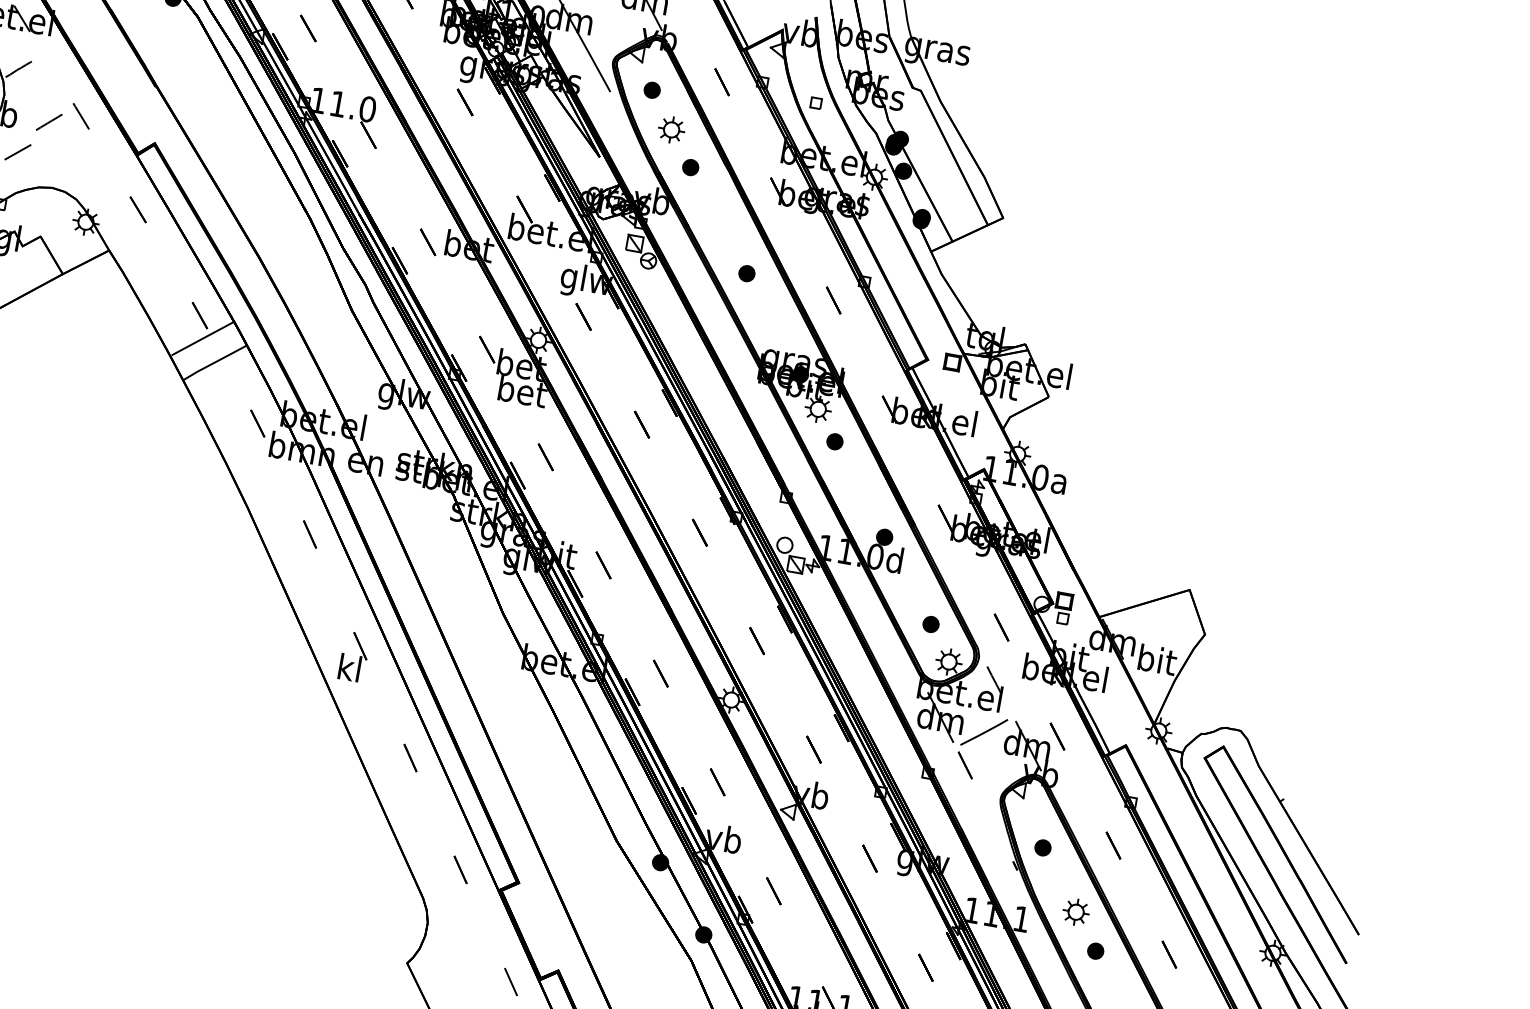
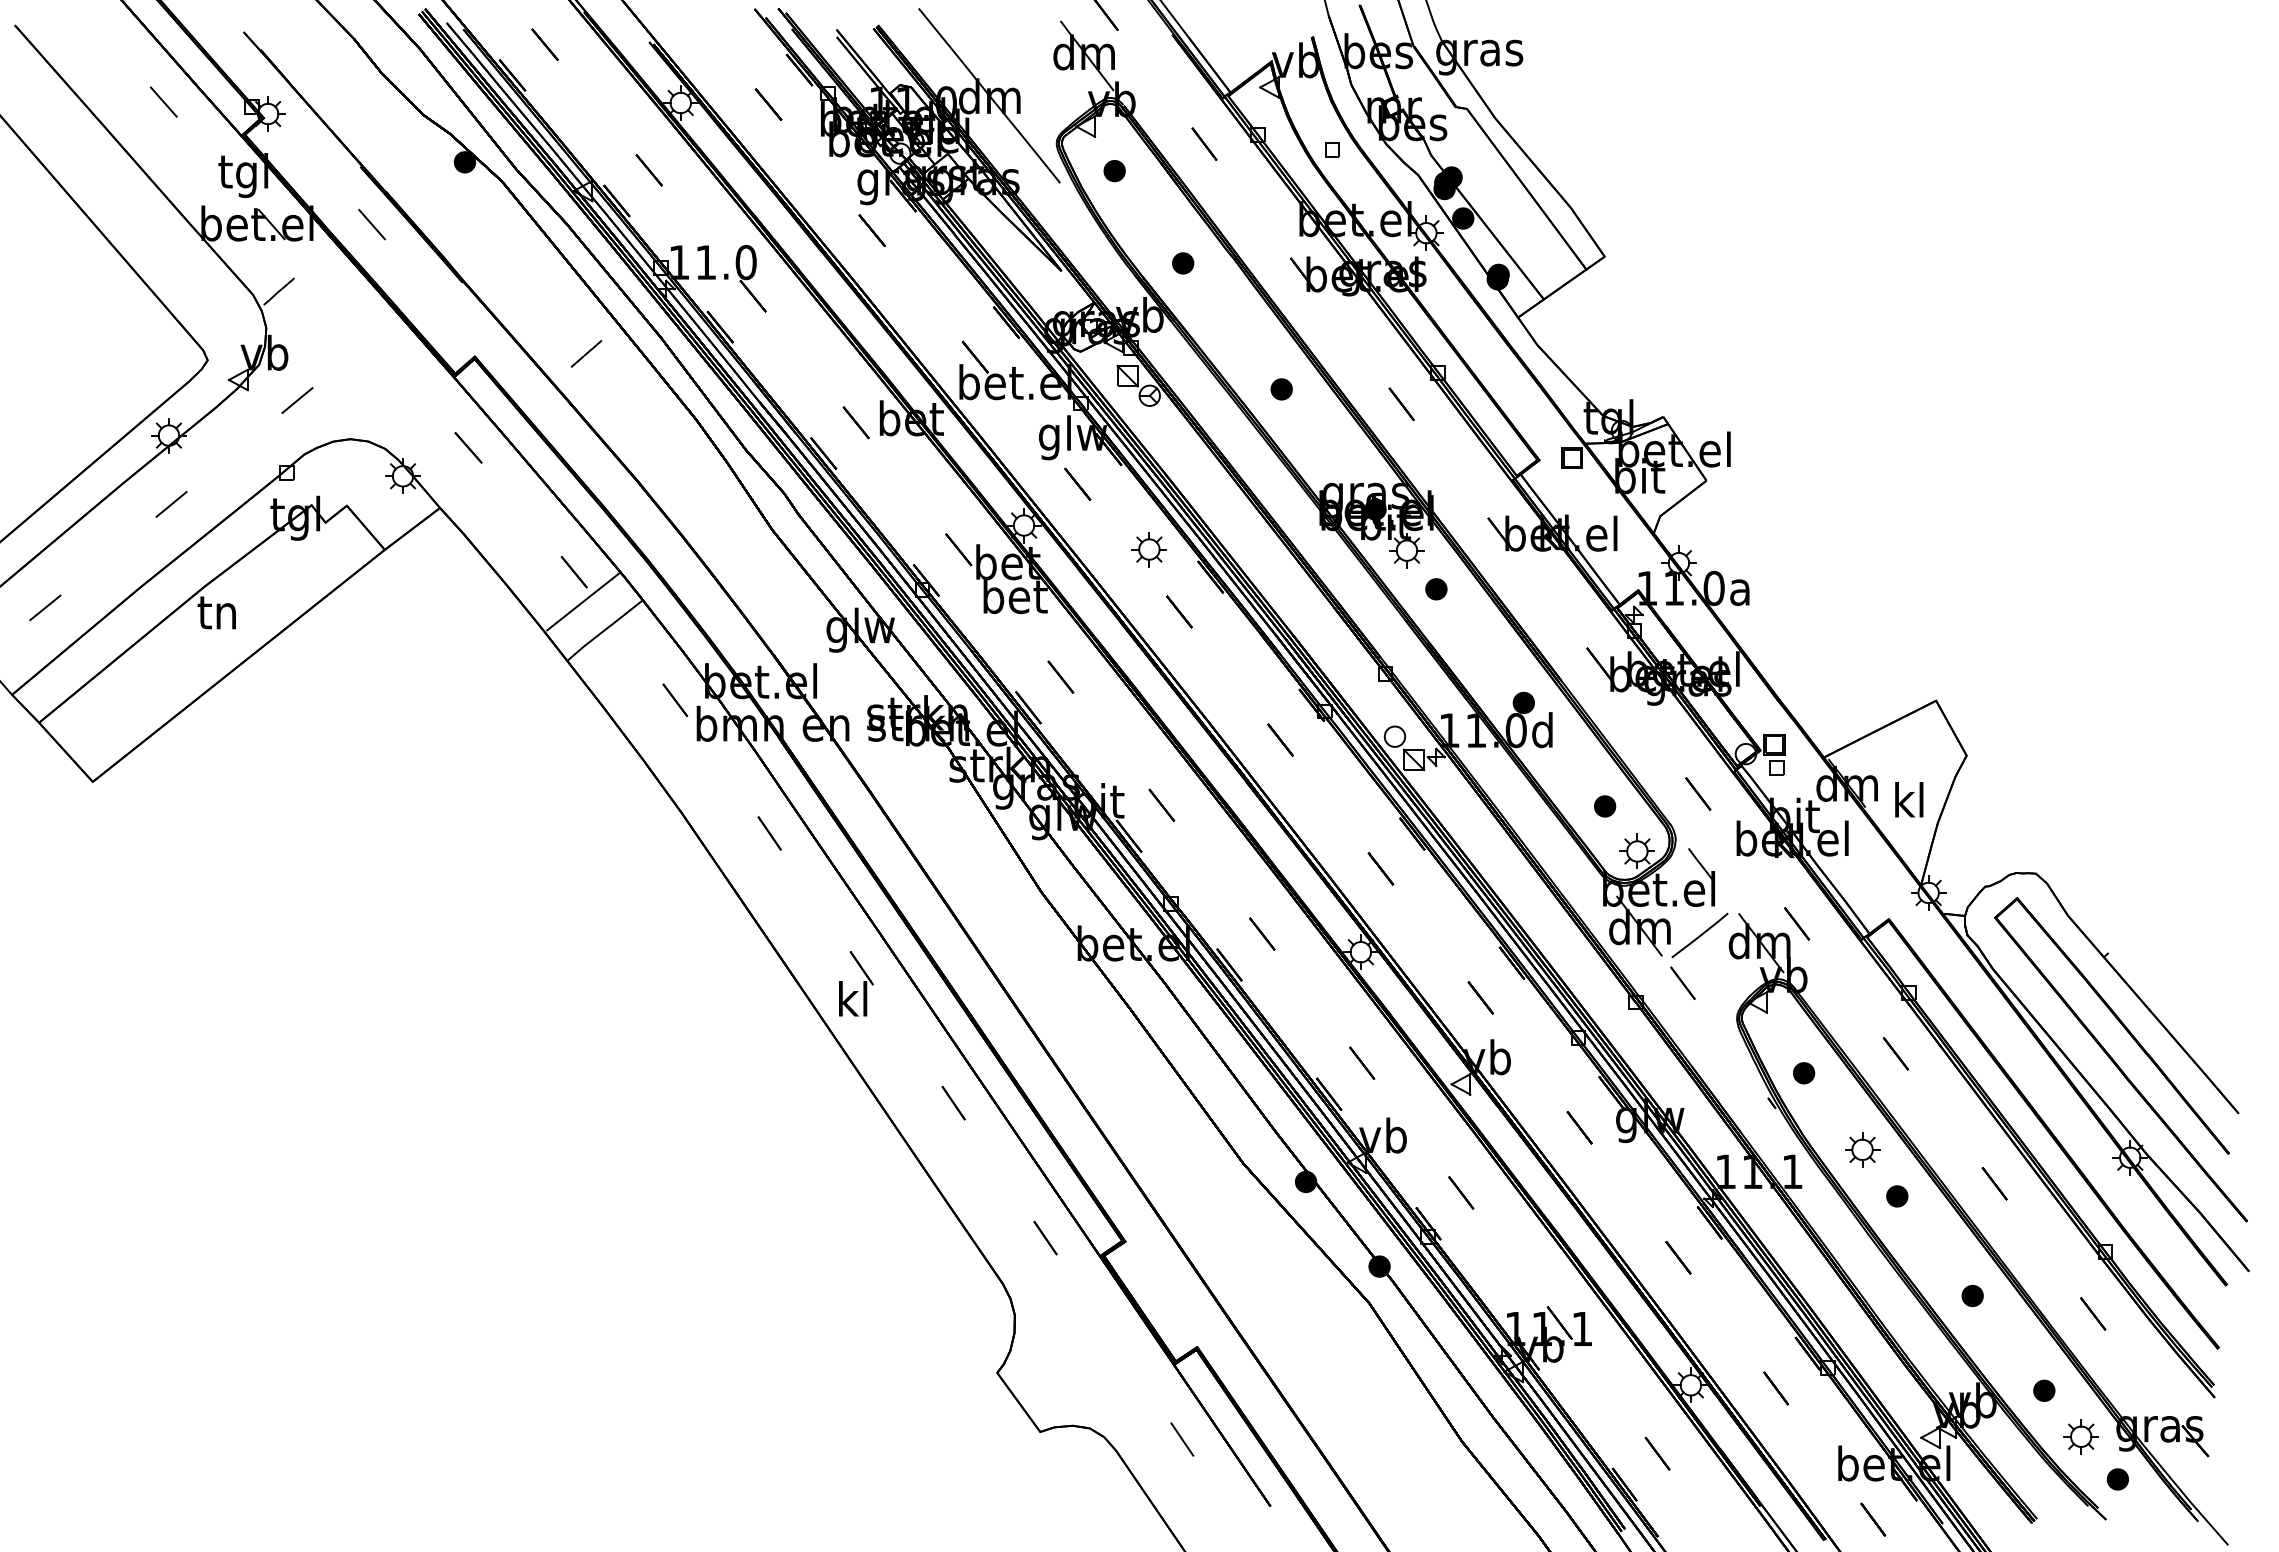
line: (80, 116) -> (371, 224), moved
line: (49, 122) -> (586, 353), moved
part: (670, 129) -> (1148, 549), moved
text: (1157, 659) -> (1910, 799), bit -> kl
line: (510, 982) -> (1137, 1373), removed

